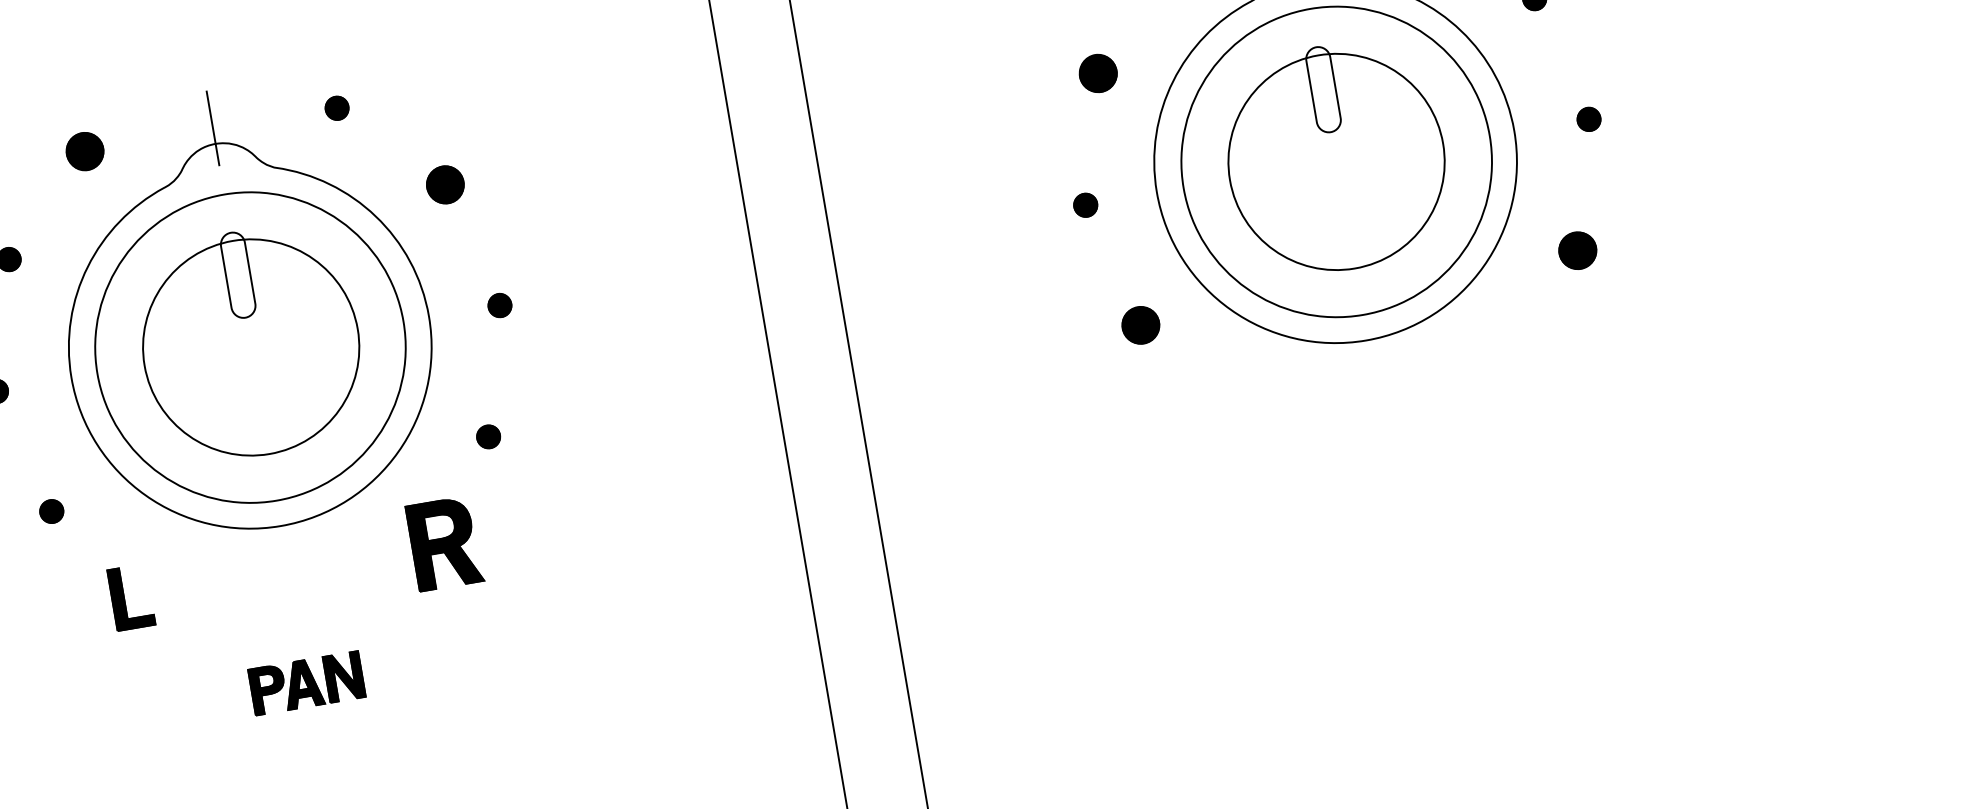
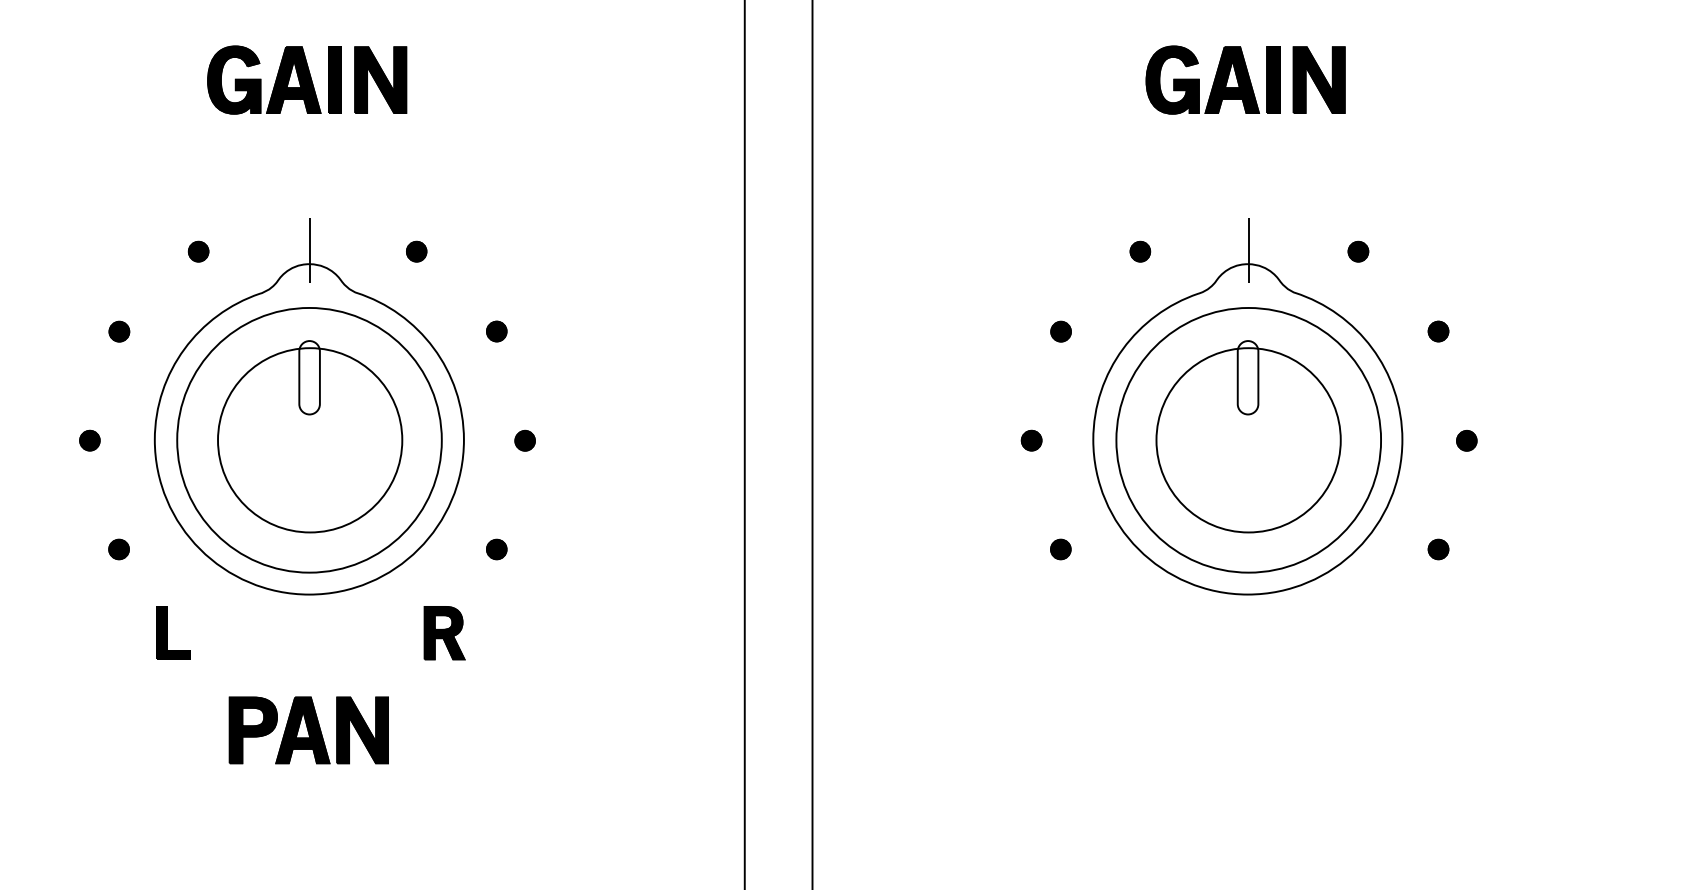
part: (1097, 73) -> (1060, 331), size x0.62
part: (84, 151) -> (198, 251), size x0.62
part: (445, 184) -> (496, 331), size x0.62
part: (1577, 250) -> (1438, 549), size x0.62
part: (1140, 325) -> (1060, 549), size x0.62
part: (444, 544) -> (444, 633), size x0.71
part: (306, 683) -> (308, 730), size x1.67

